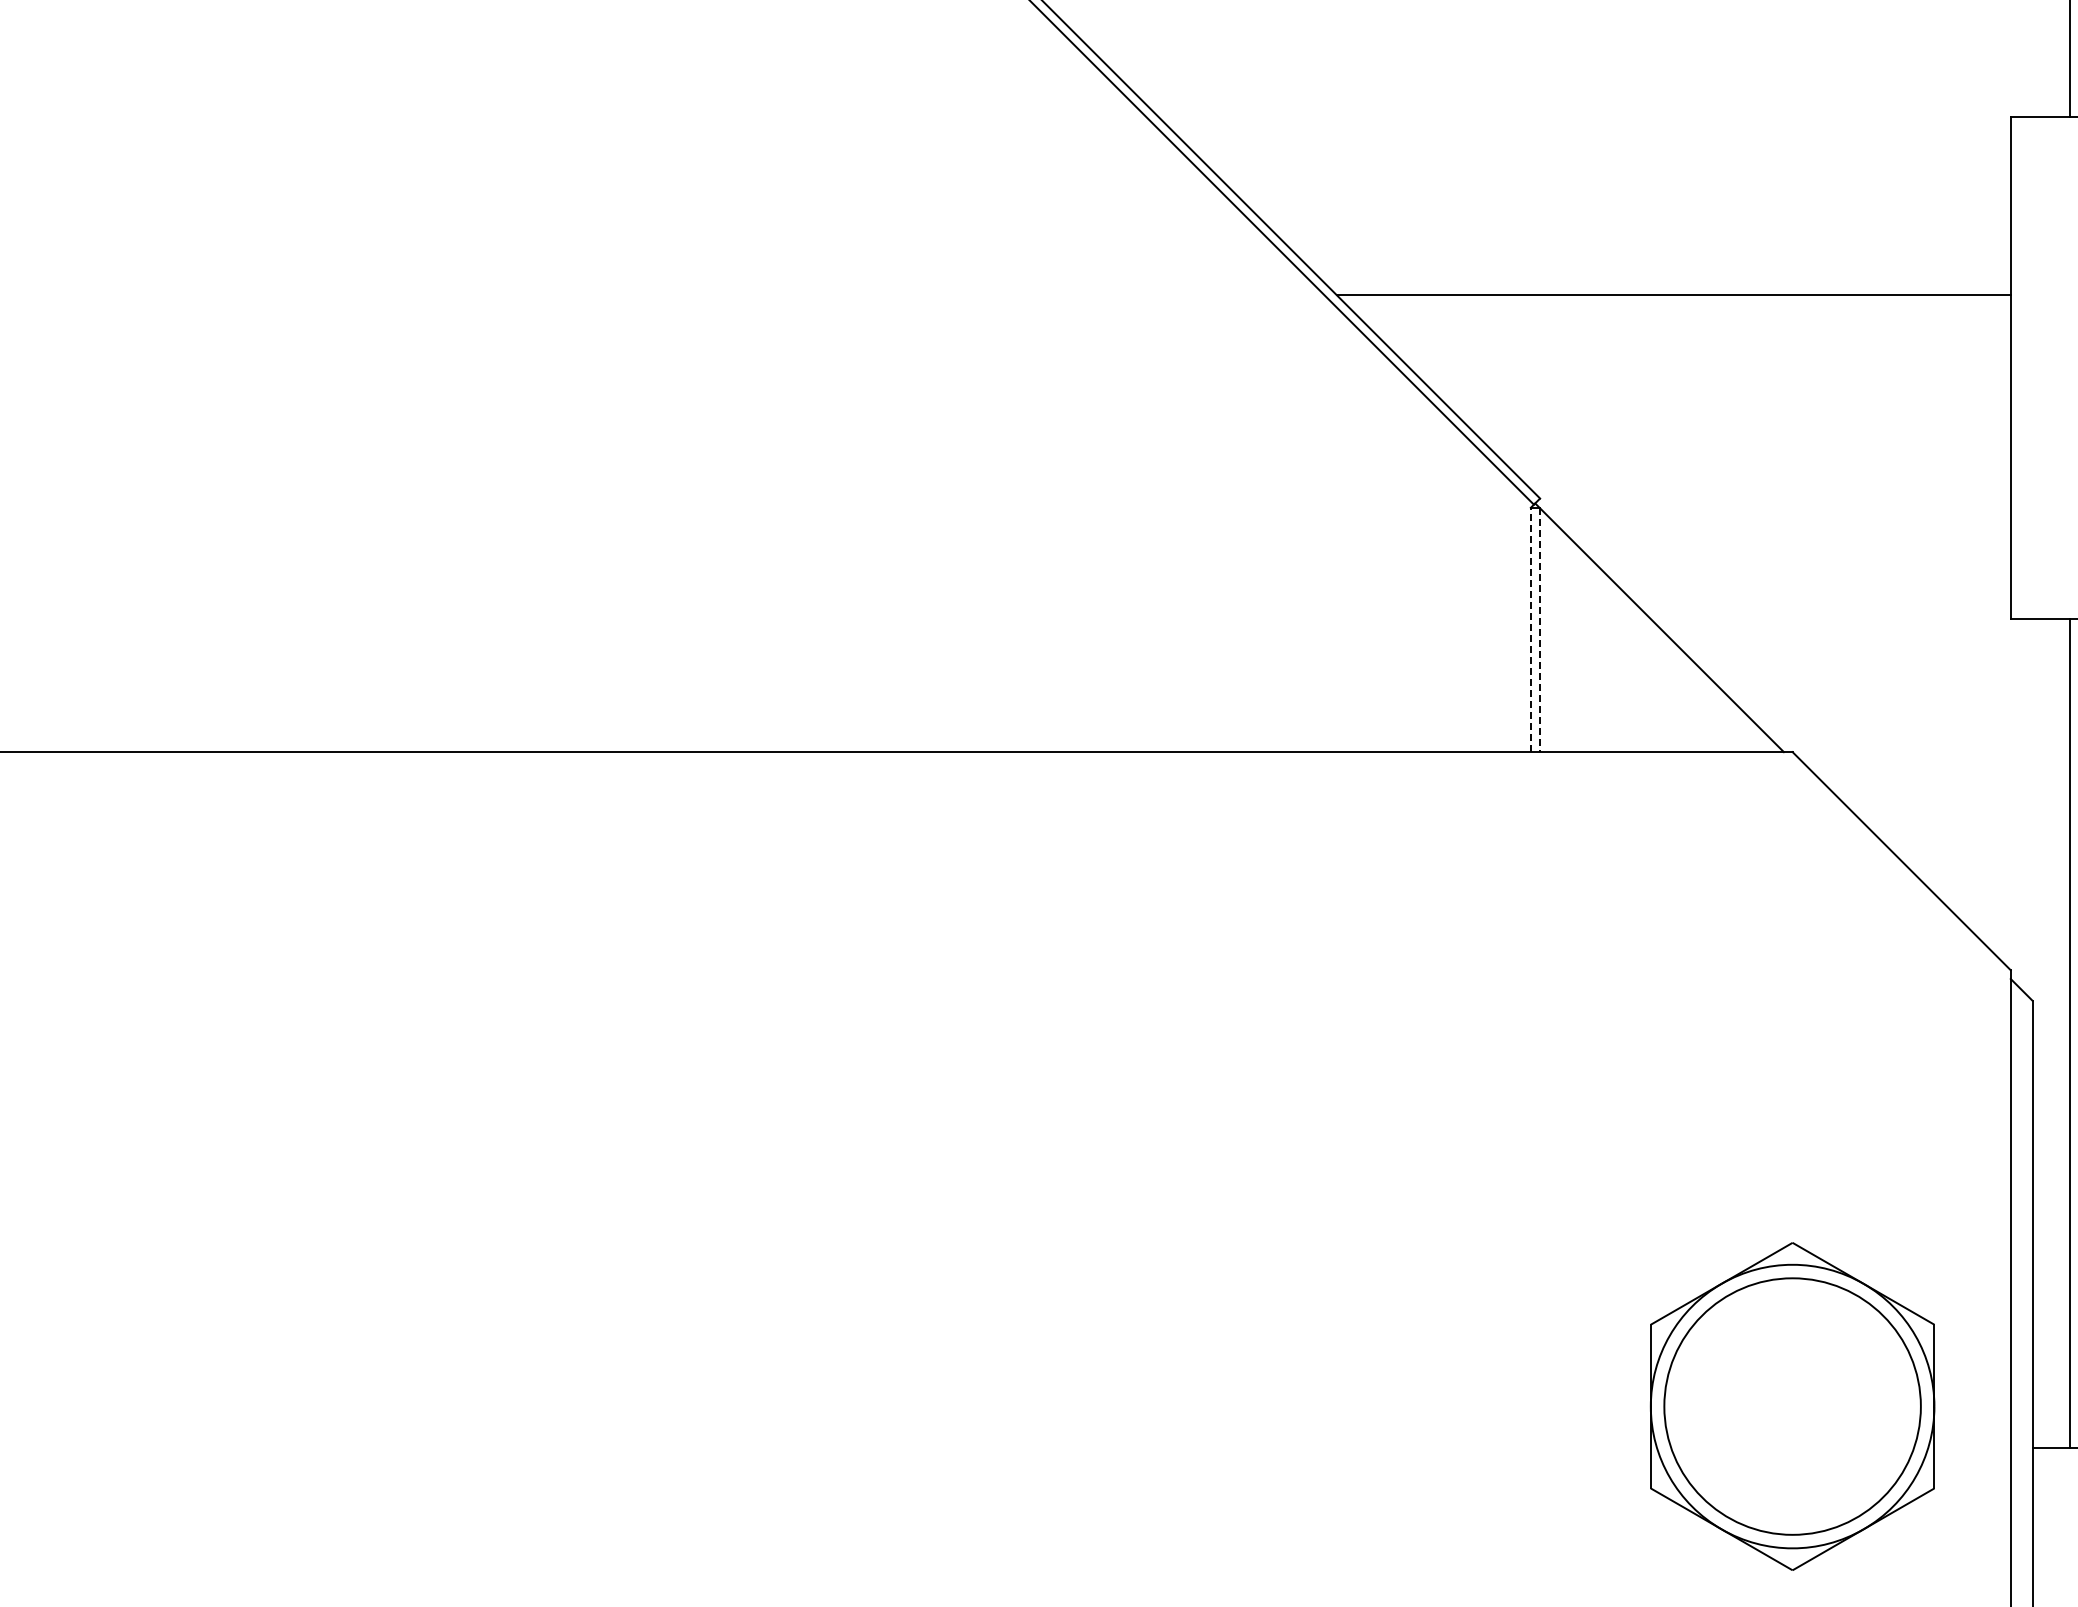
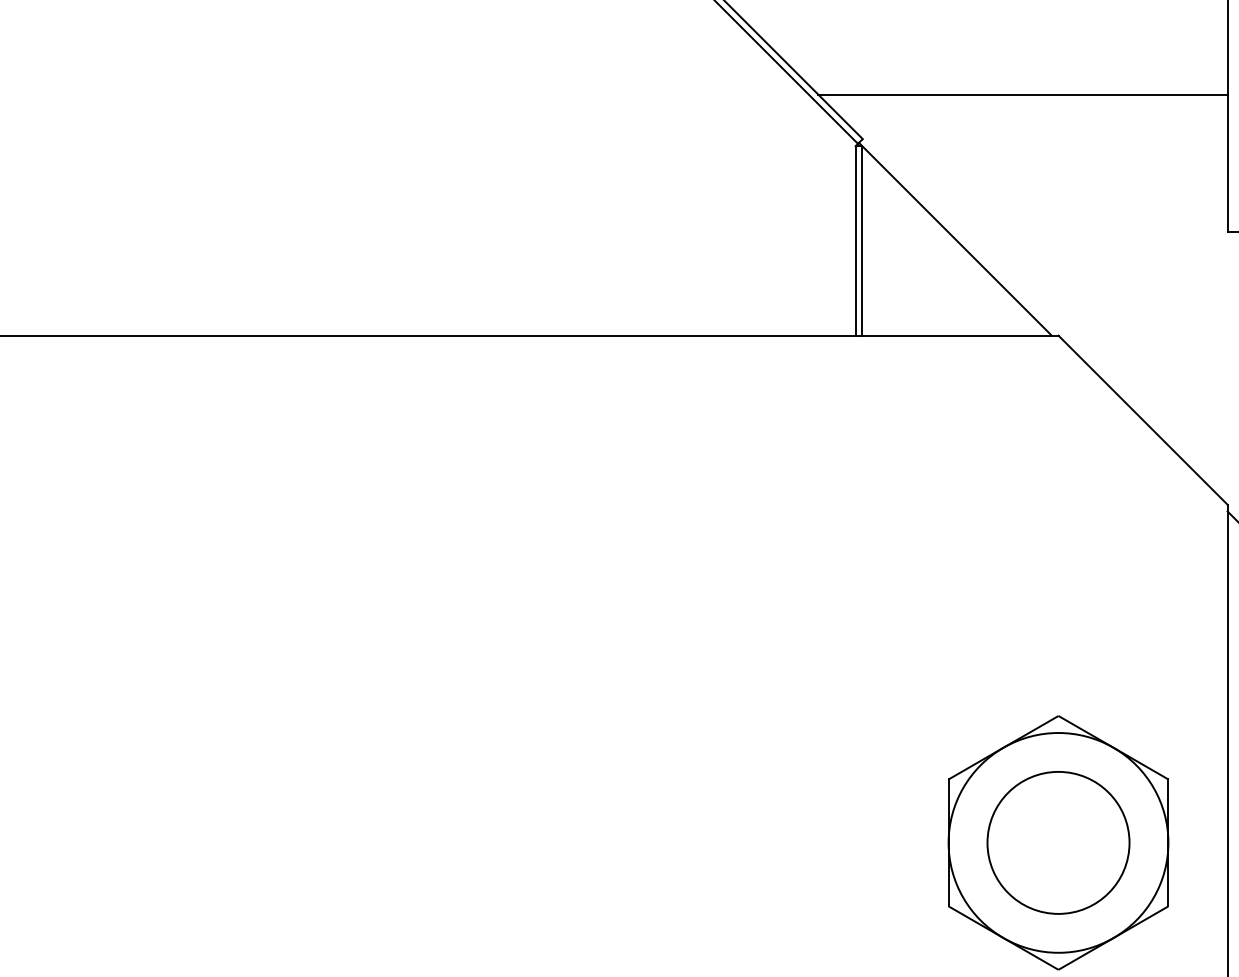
line: (1746, 441) -> (1022, 94), added
line: (1530, 629) -> (855, 240), dashed -> solid
line: (1539, 630) -> (862, 241), dashed -> solid
circle: (1792, 1406) -> (1058, 842), size x0.71

